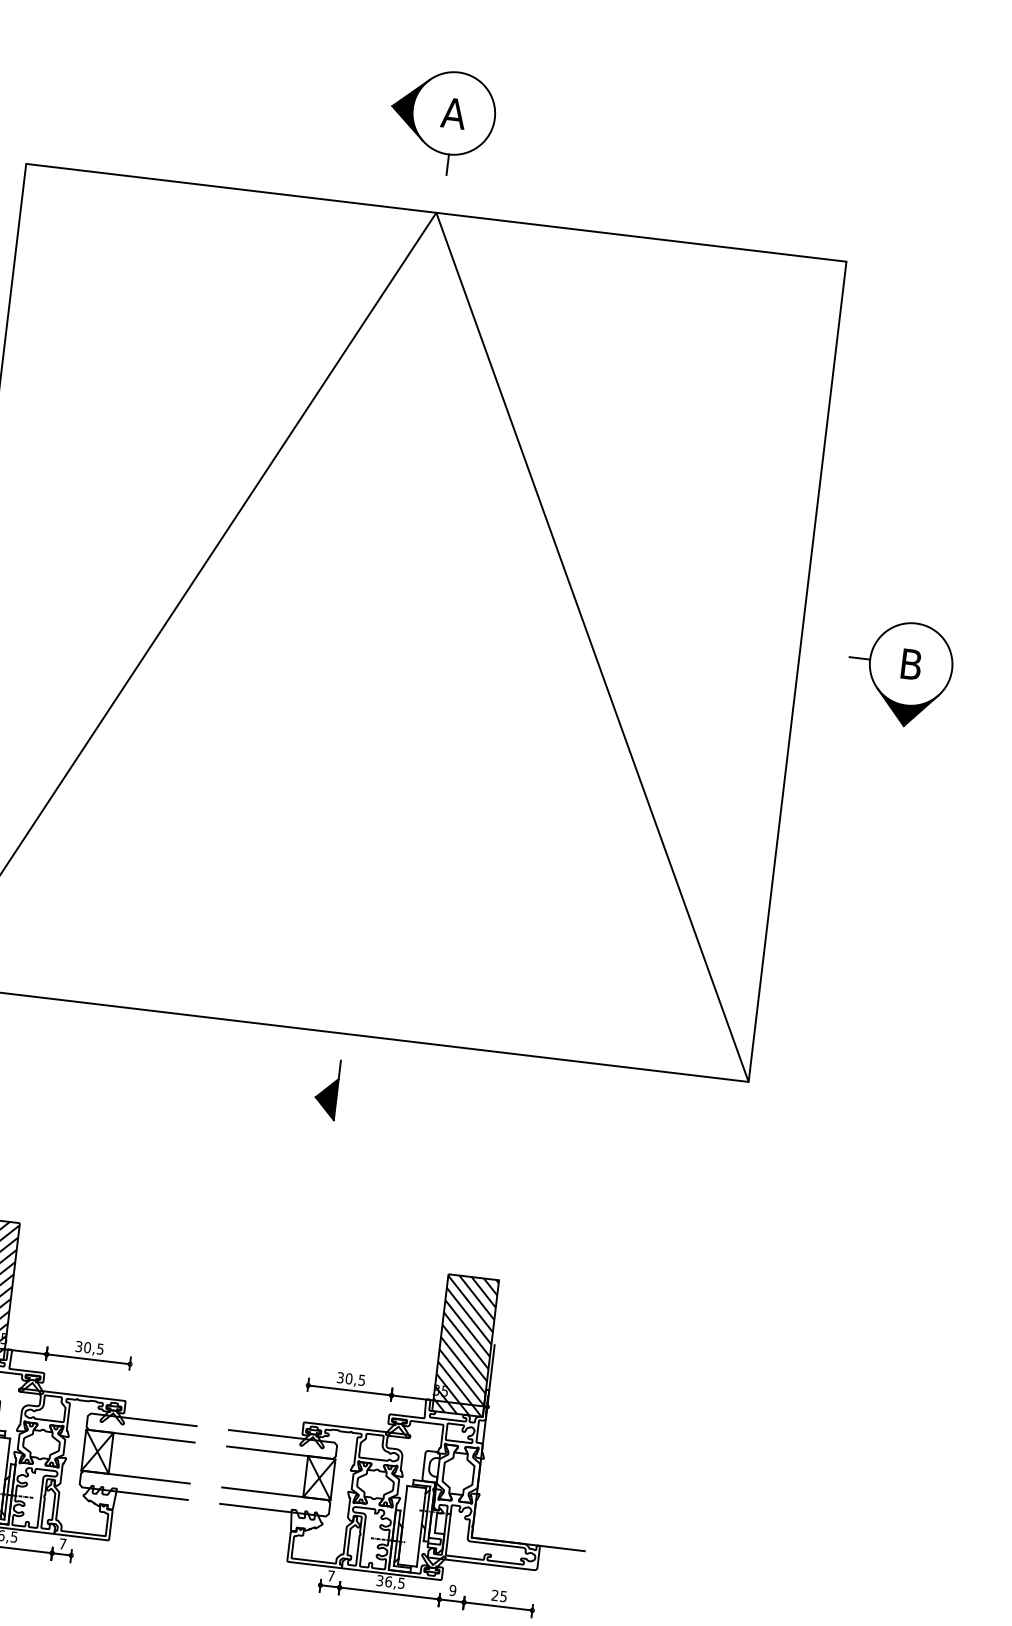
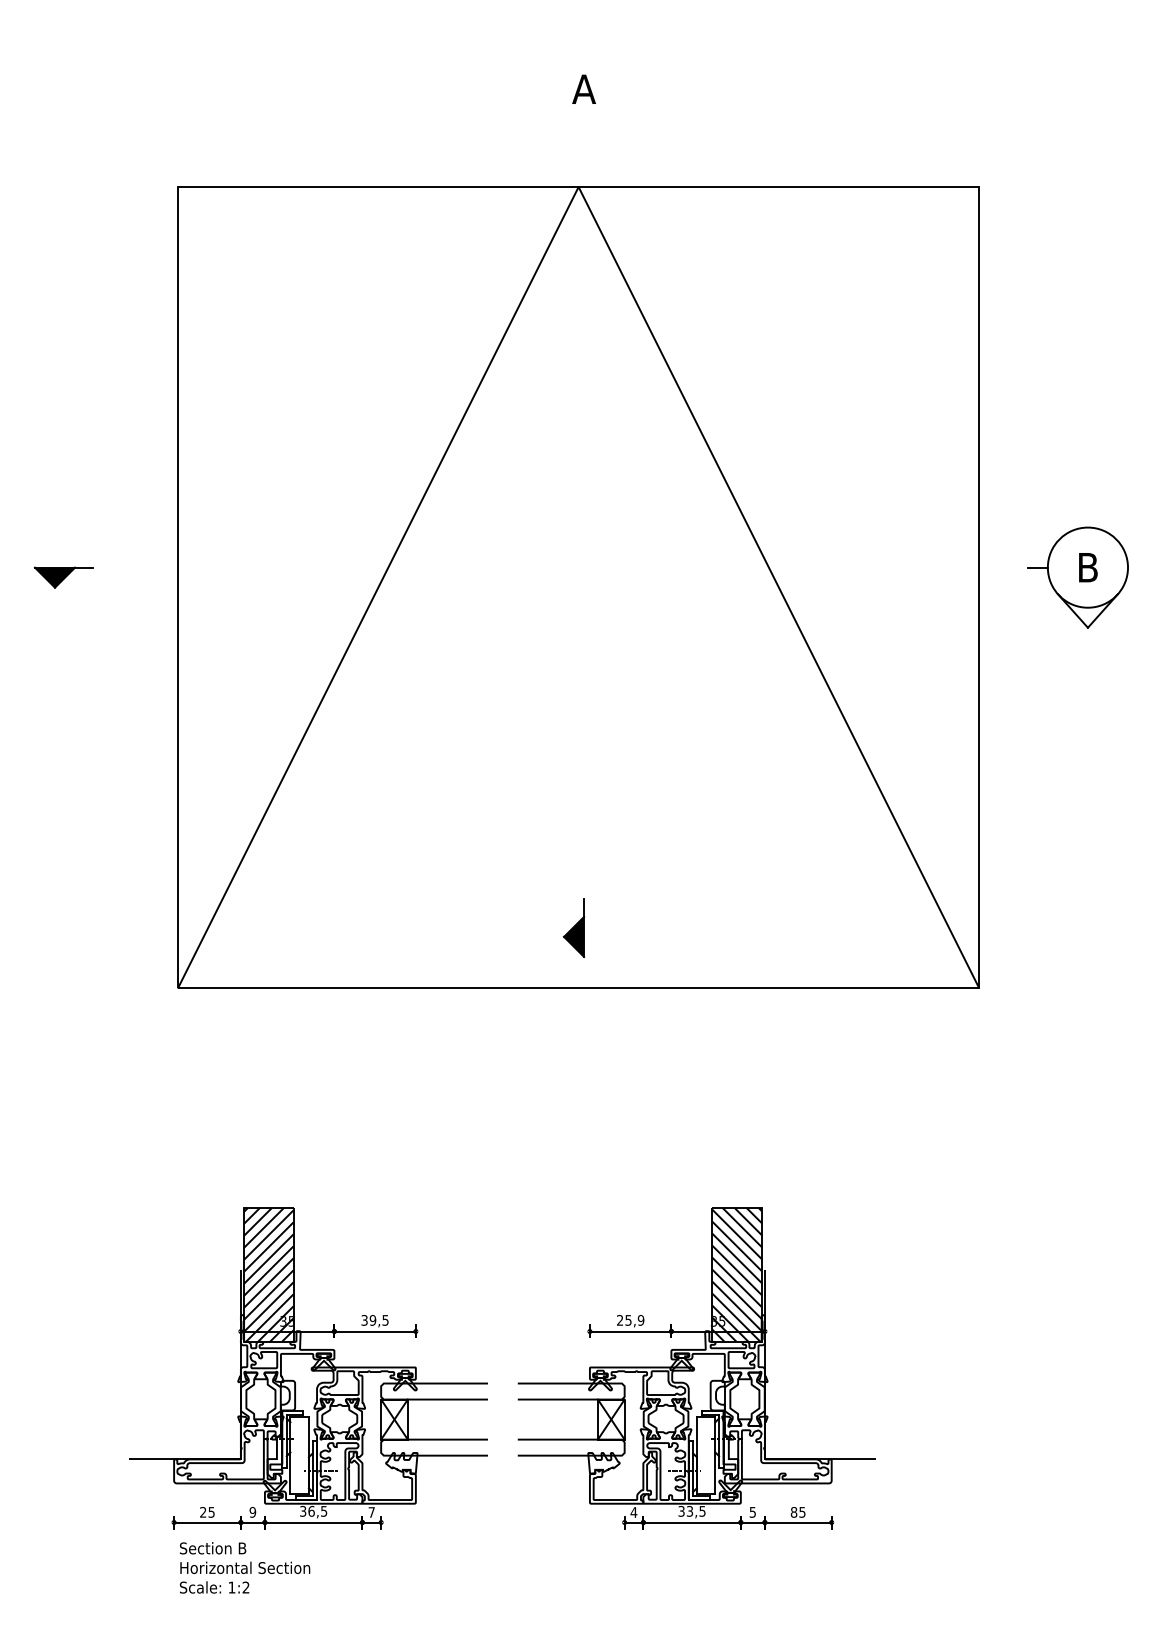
part: (441, 121) -> (573, 98), removed
fill: (905, 708) -> (1087, 610), removed
part: (327, 1088) -> (574, 927), moved
text: (87, 1347) -> (372, 1320), 30,5 -> 39,5
text: (351, 1379) -> (630, 1320), 30,5 -> 25,9
text: (330, 1576) -> (633, 1512), 7 -> 4
text: (388, 1580) -> (689, 1510), 36,5 -> 33,5
text: (452, 1589) -> (752, 1511), 9 -> 5
text: (494, 1595) -> (793, 1512), 25 -> 85

